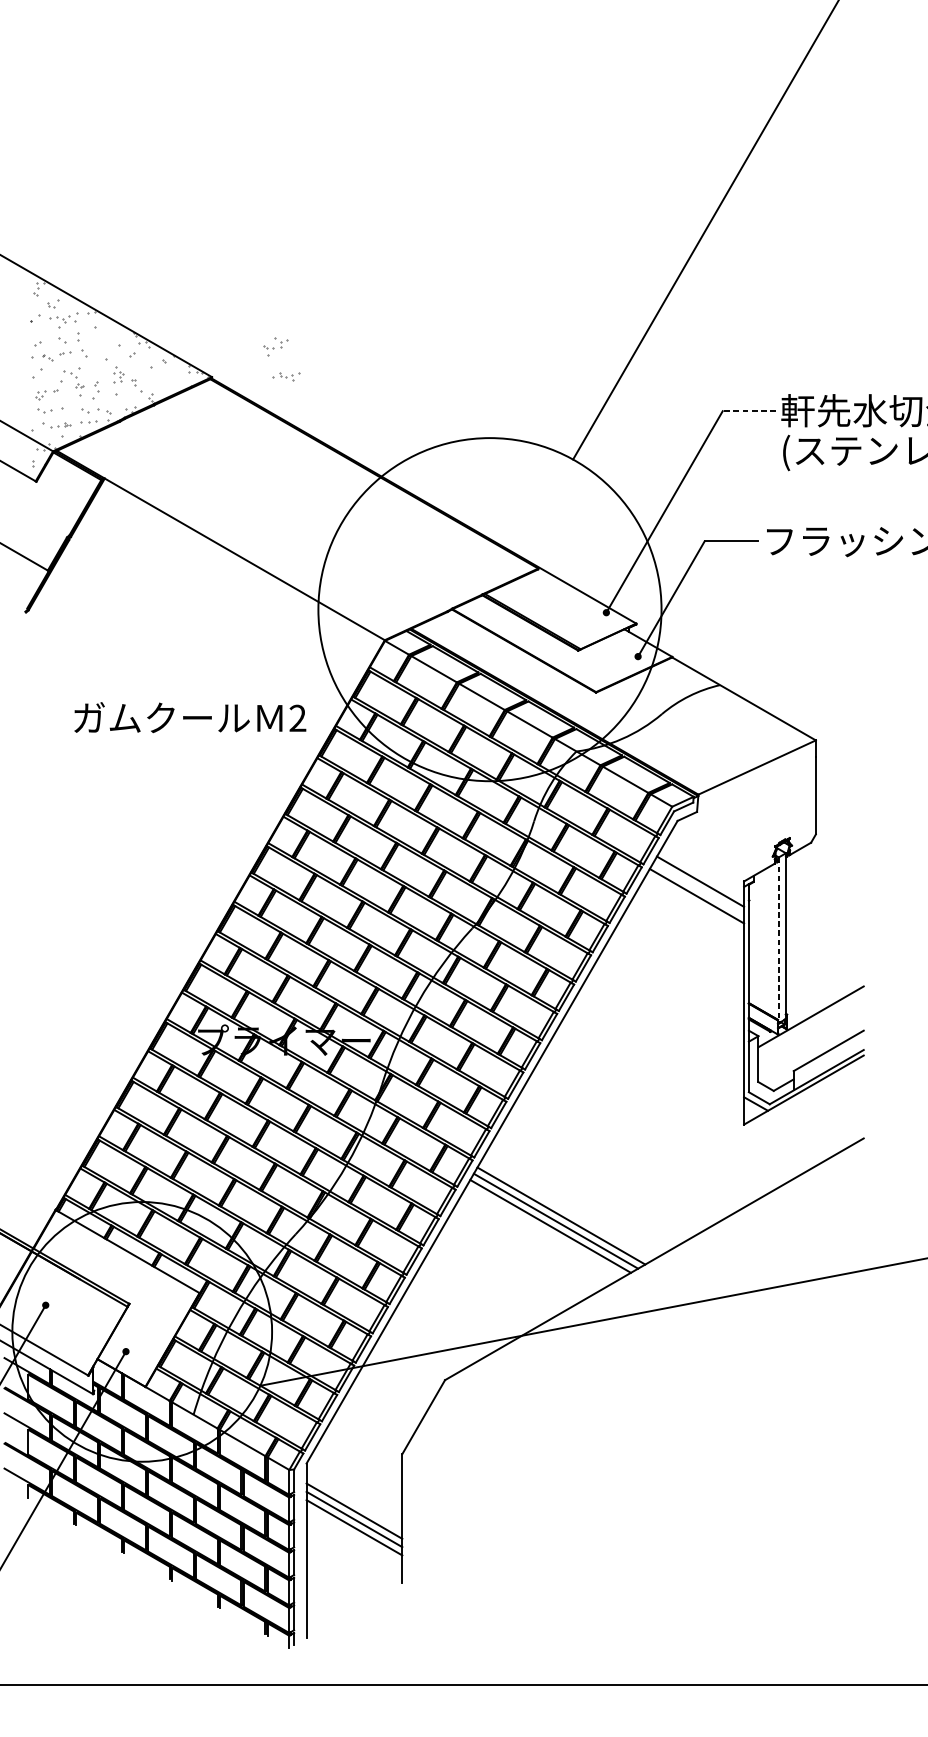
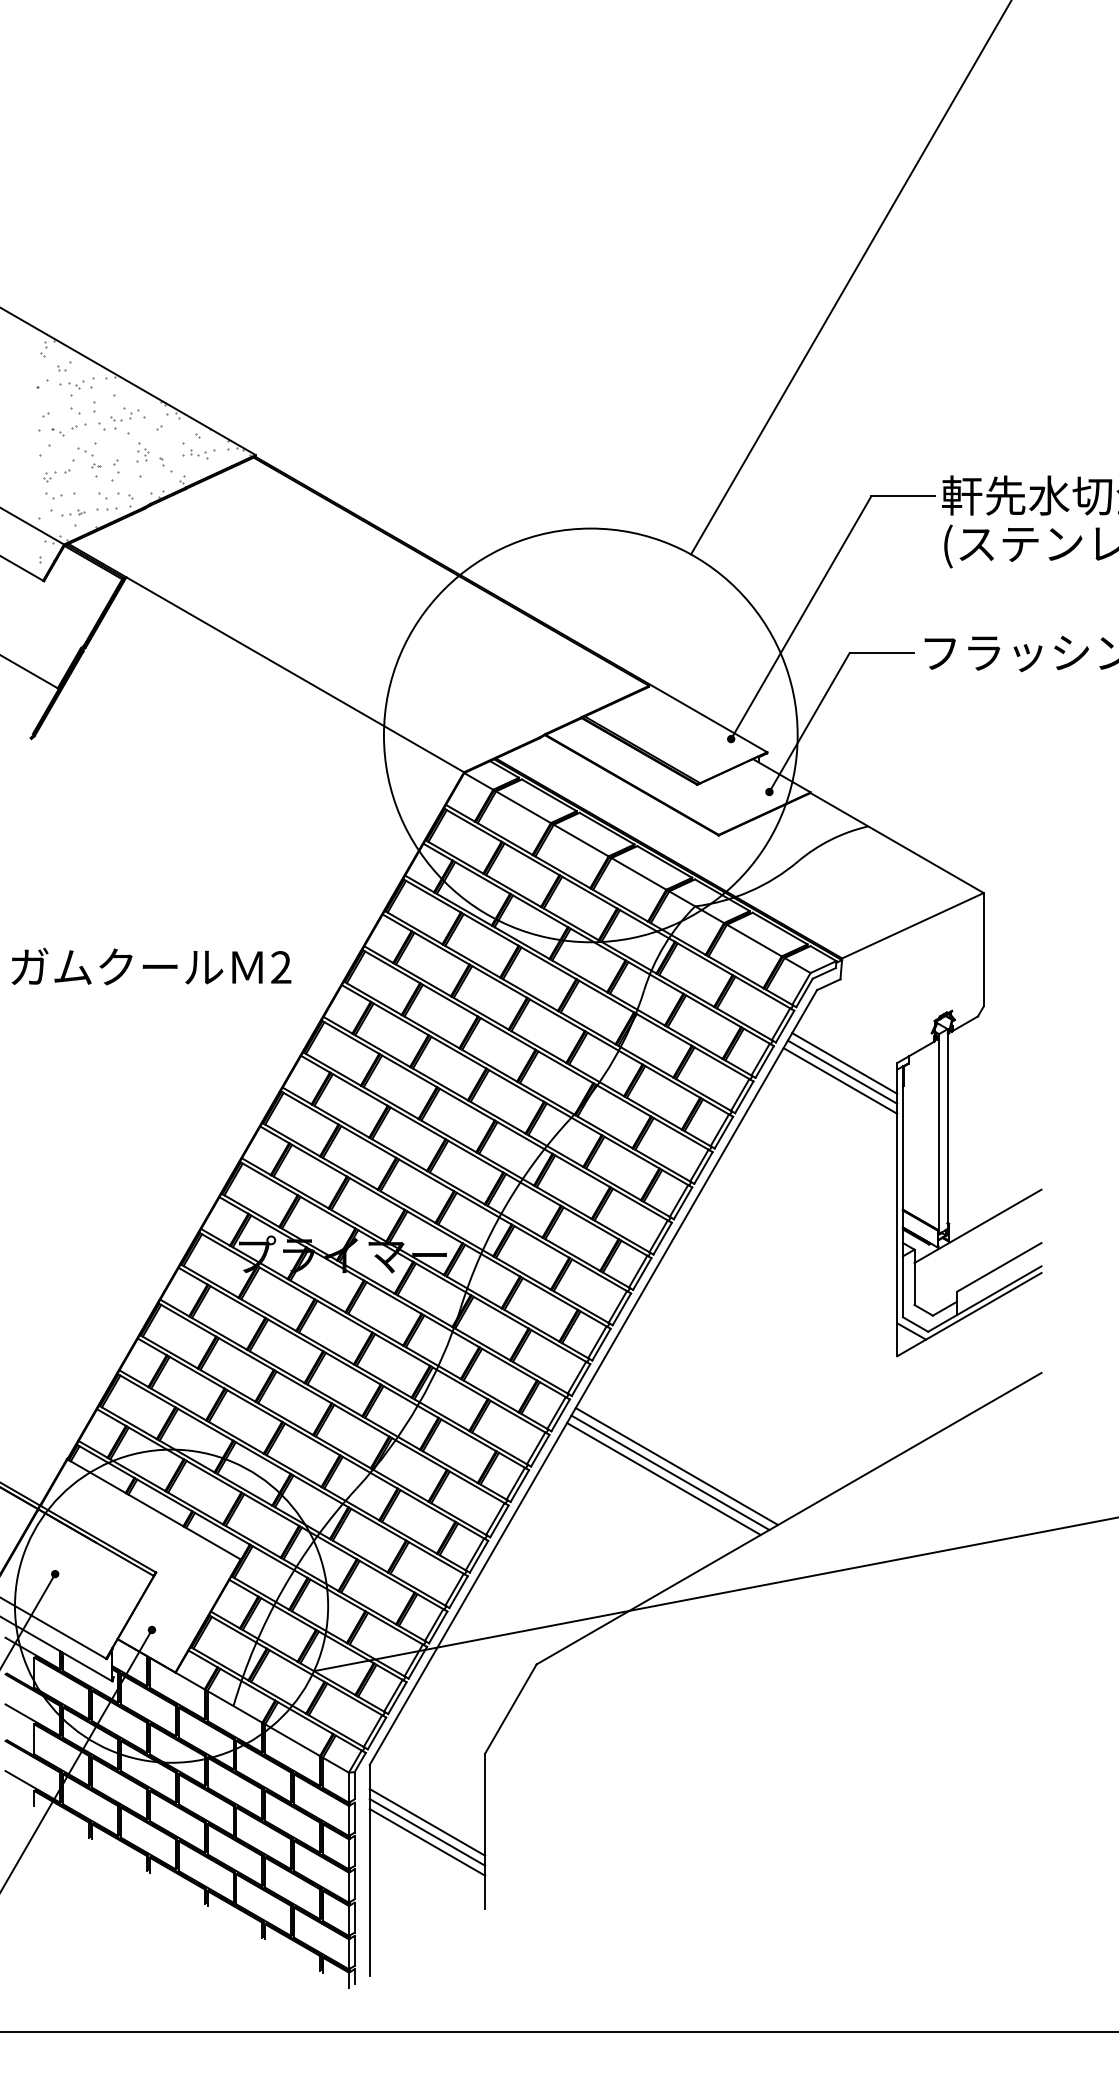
part: (275, 346) -> (124, 418), moved
part: (286, 376) -> (198, 454), moved
line: (749, 411) -> (903, 496), dashed -> solid
text: (190, 717) -> (151, 966), moved
line: (698, 888) -> (842, 1071), added
line: (779, 940) -> (939, 1134), dashed -> solid

